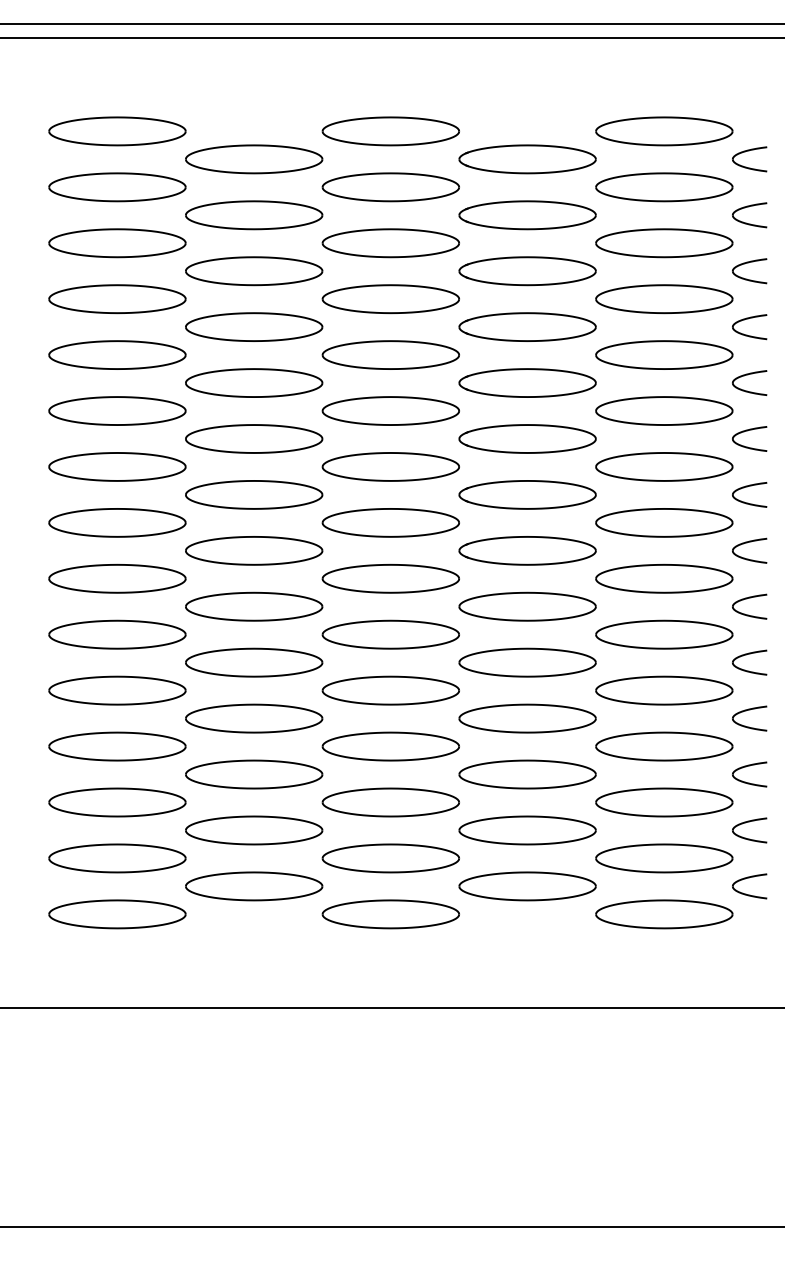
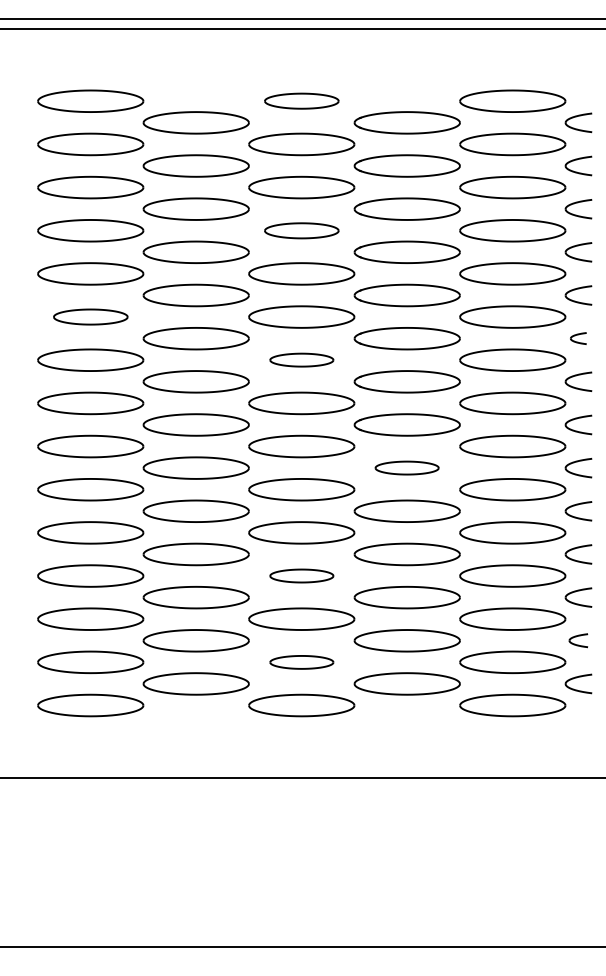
part: (390, 130) -> (301, 100), size x0.7
part: (390, 298) -> (301, 230), size x0.7
part: (117, 410) -> (90, 316), size x0.7
part: (749, 438) -> (578, 338), size x0.6
part: (390, 465) -> (301, 359), size x0.6
part: (526, 605) -> (406, 467), size x0.6
part: (390, 745) -> (301, 575), size x0.6
part: (749, 830) -> (578, 640), size x0.7
part: (390, 858) -> (301, 662), size x0.6

